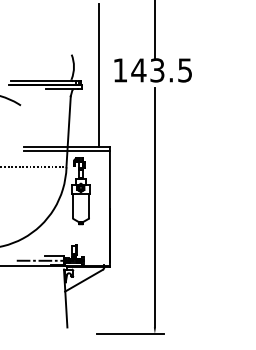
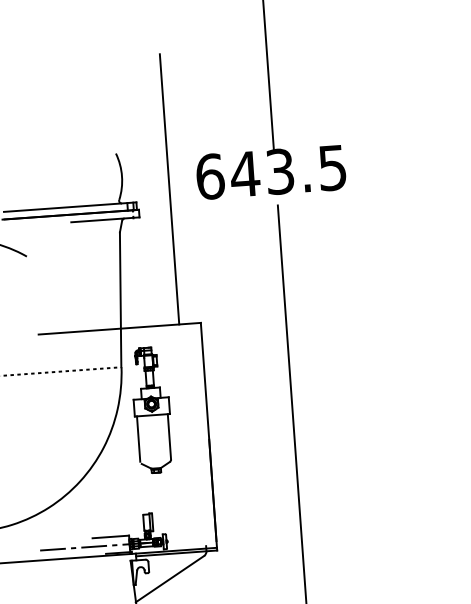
text: (120, 70) -> (210, 176), 143.5 -> 643.5
line: (66, 151) -> (119, 337), removed

